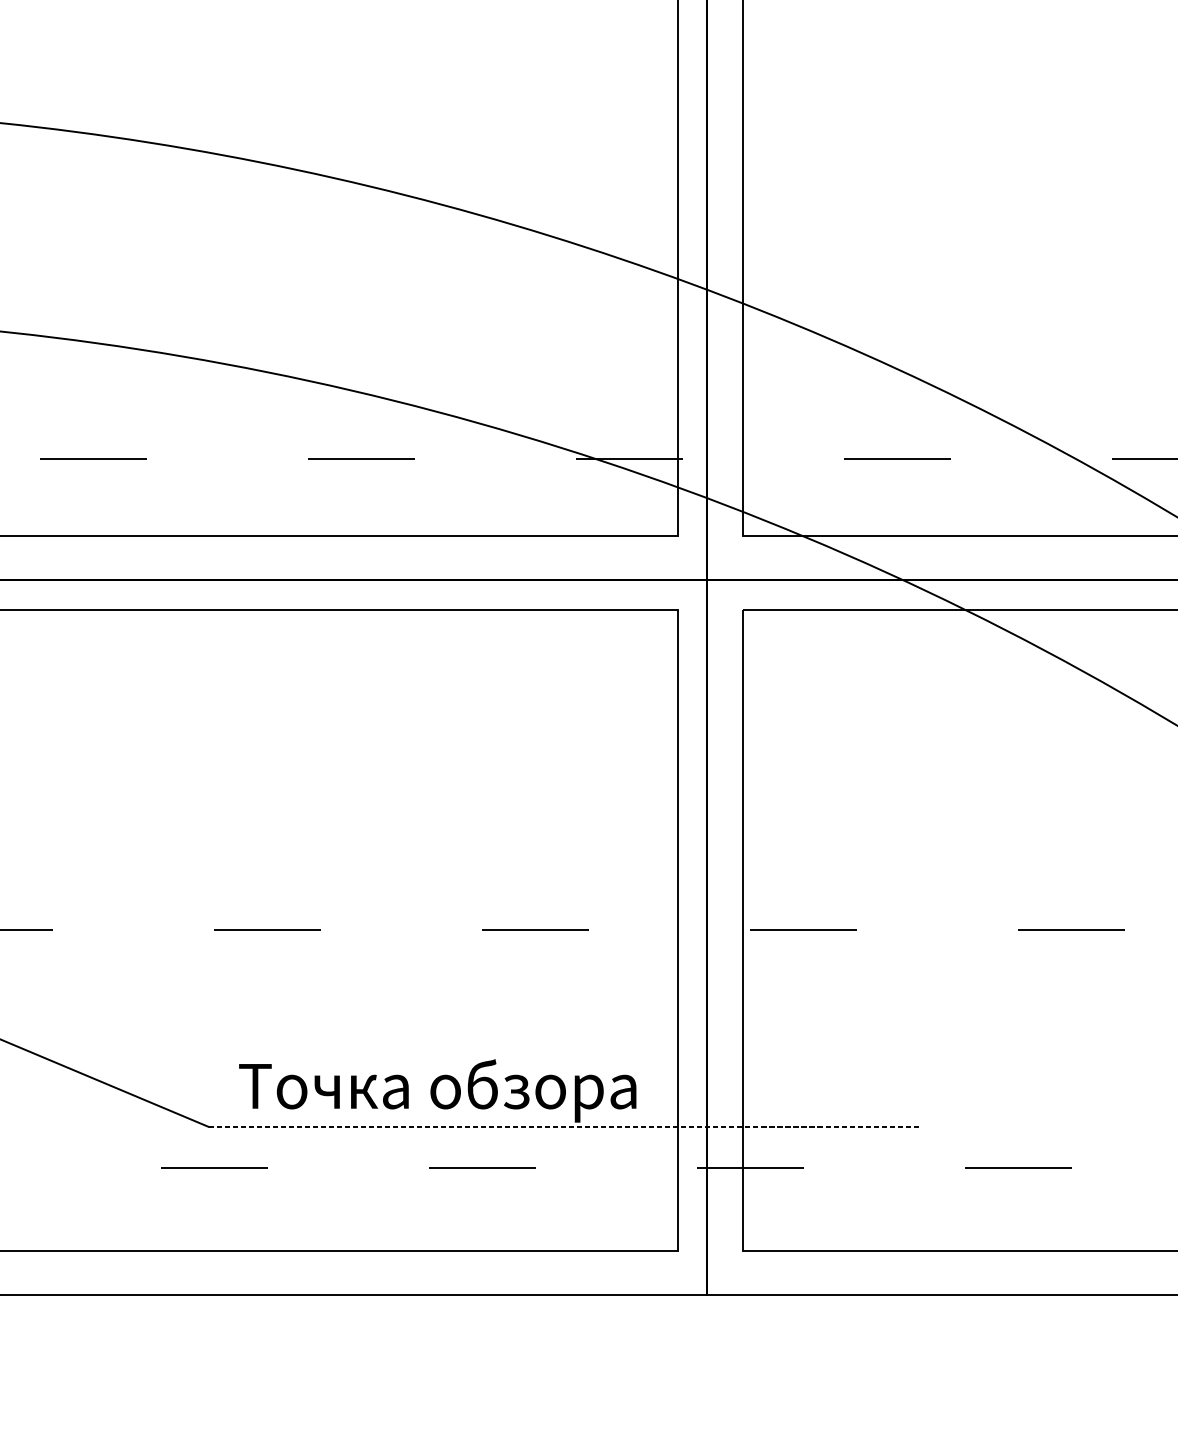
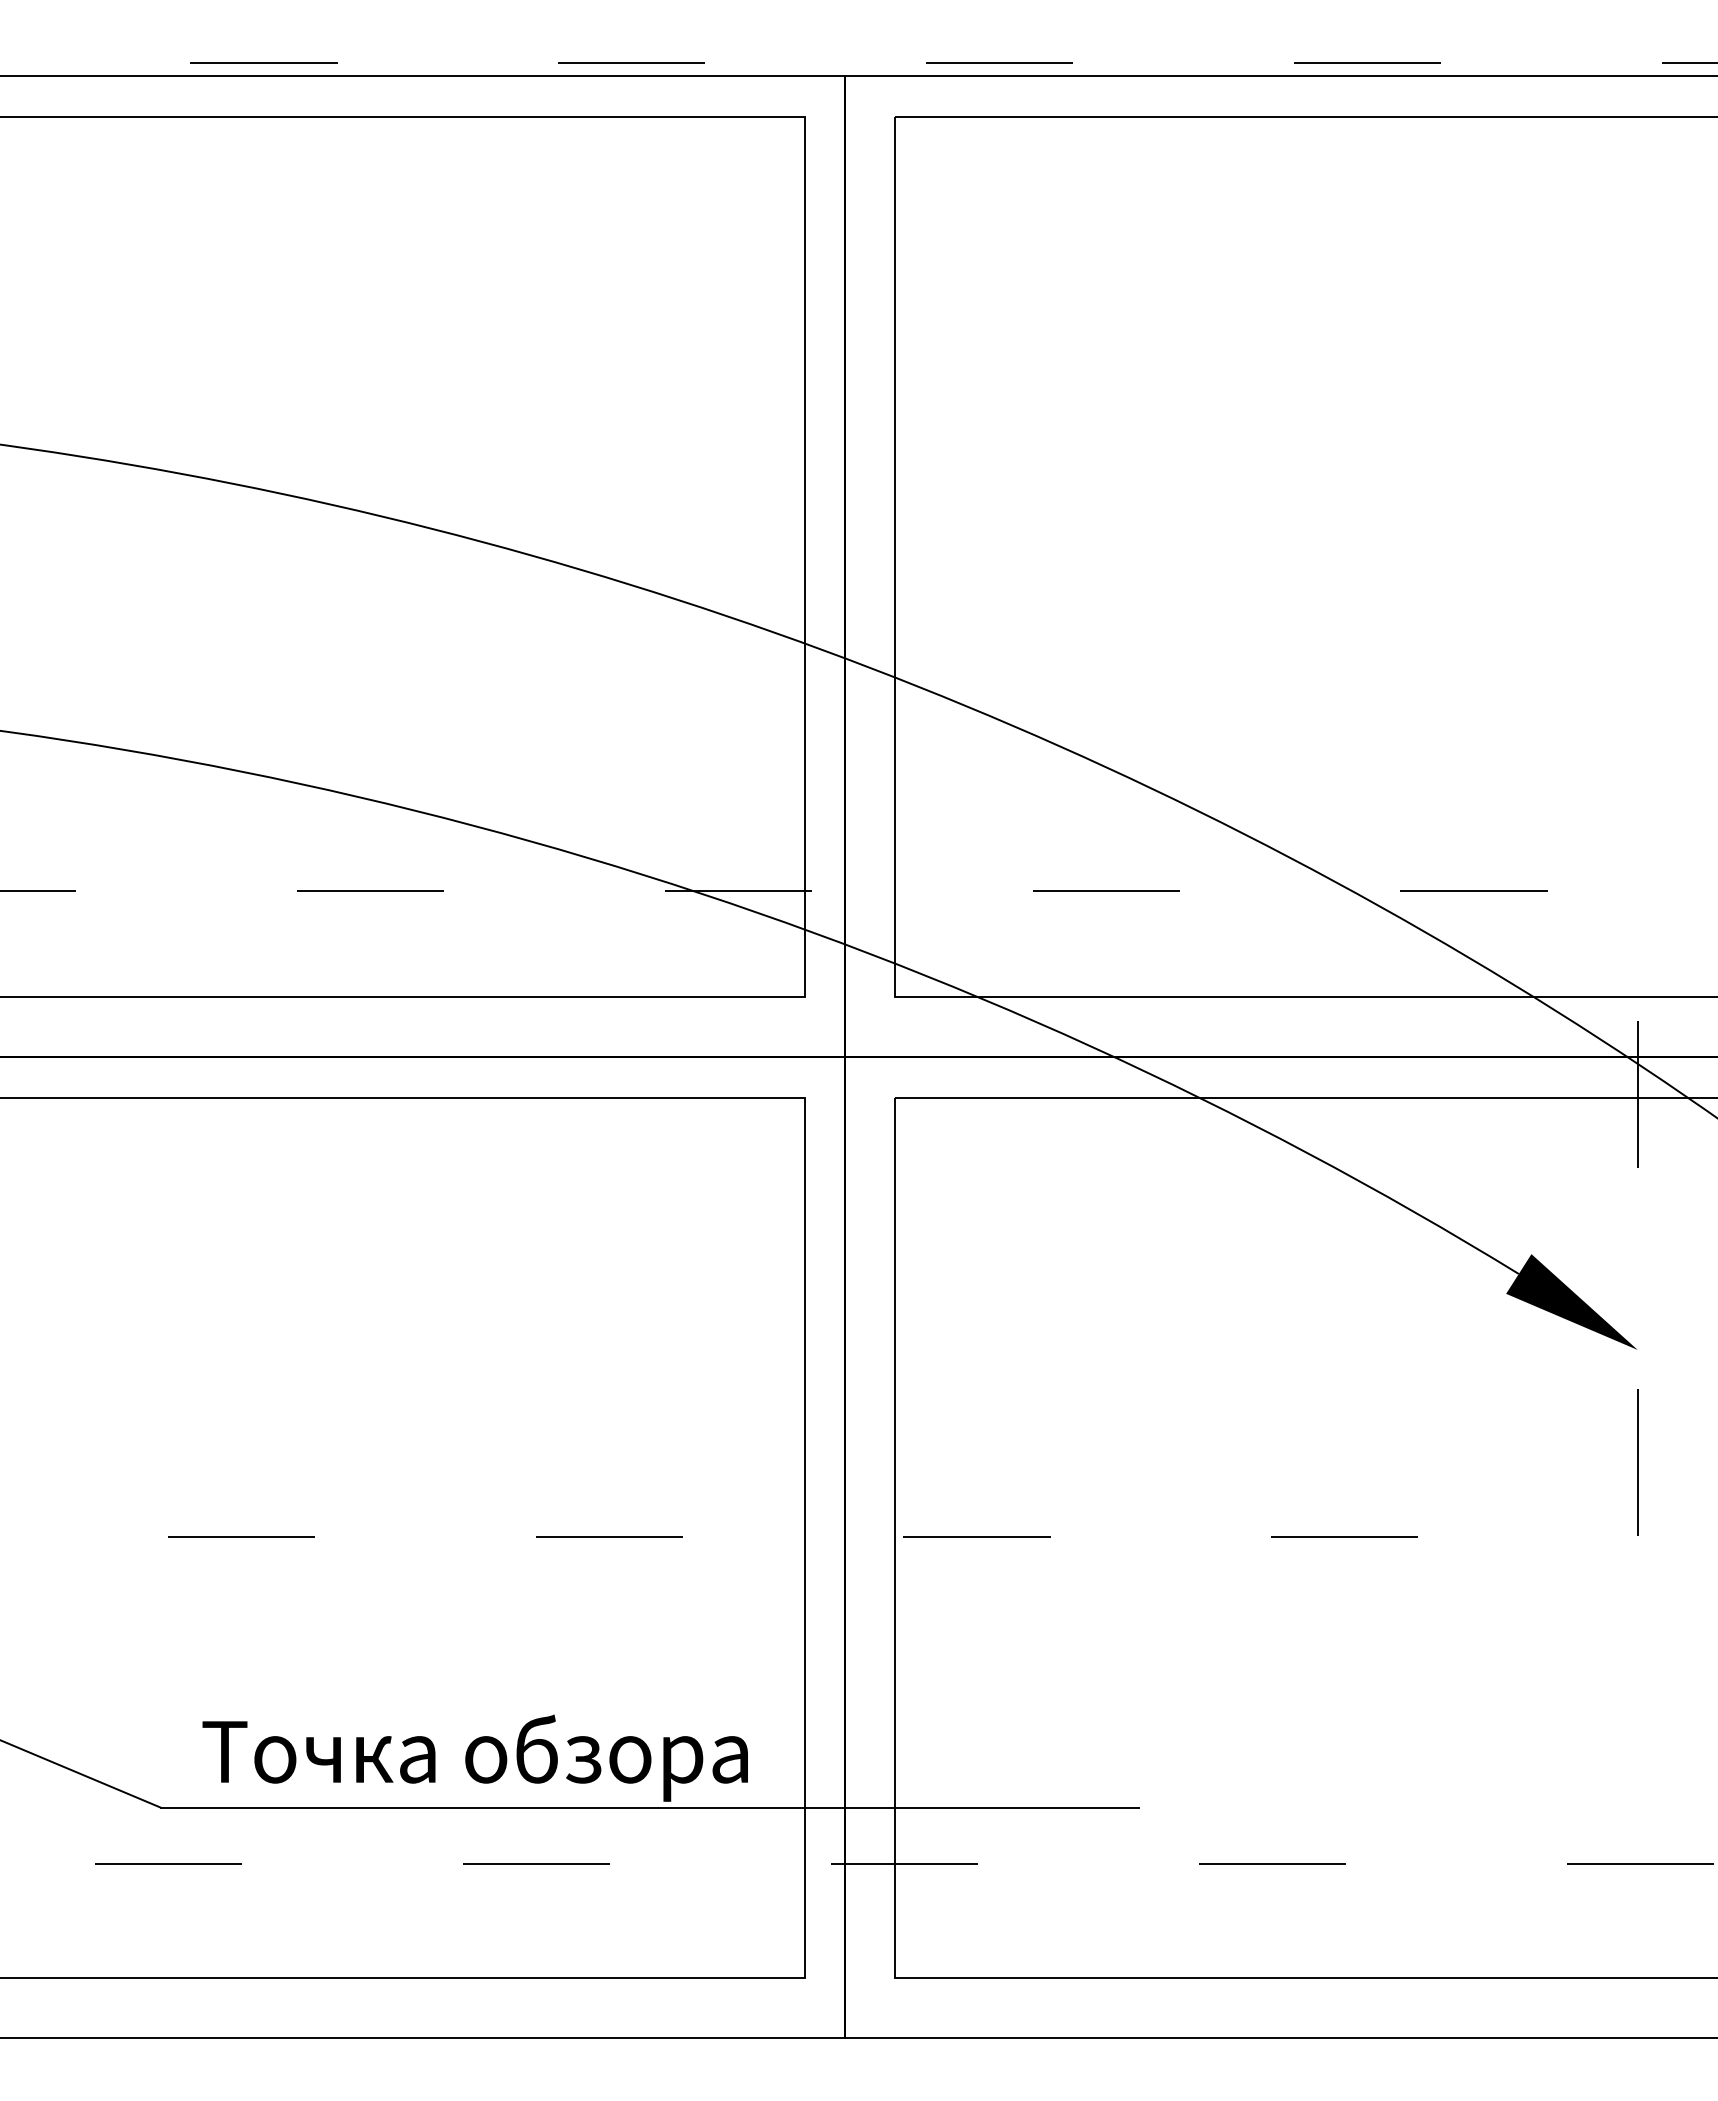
line: (565, 1126) -> (650, 1807), dashed -> solid

